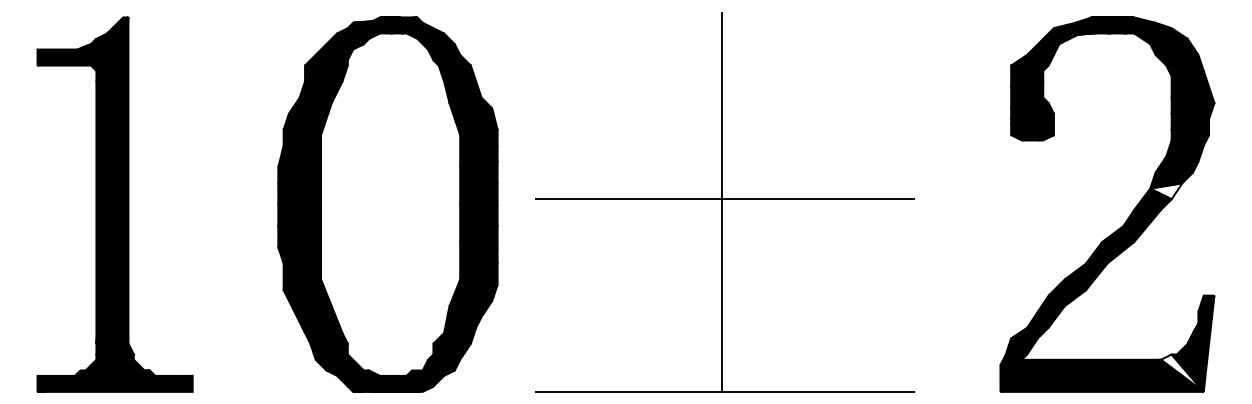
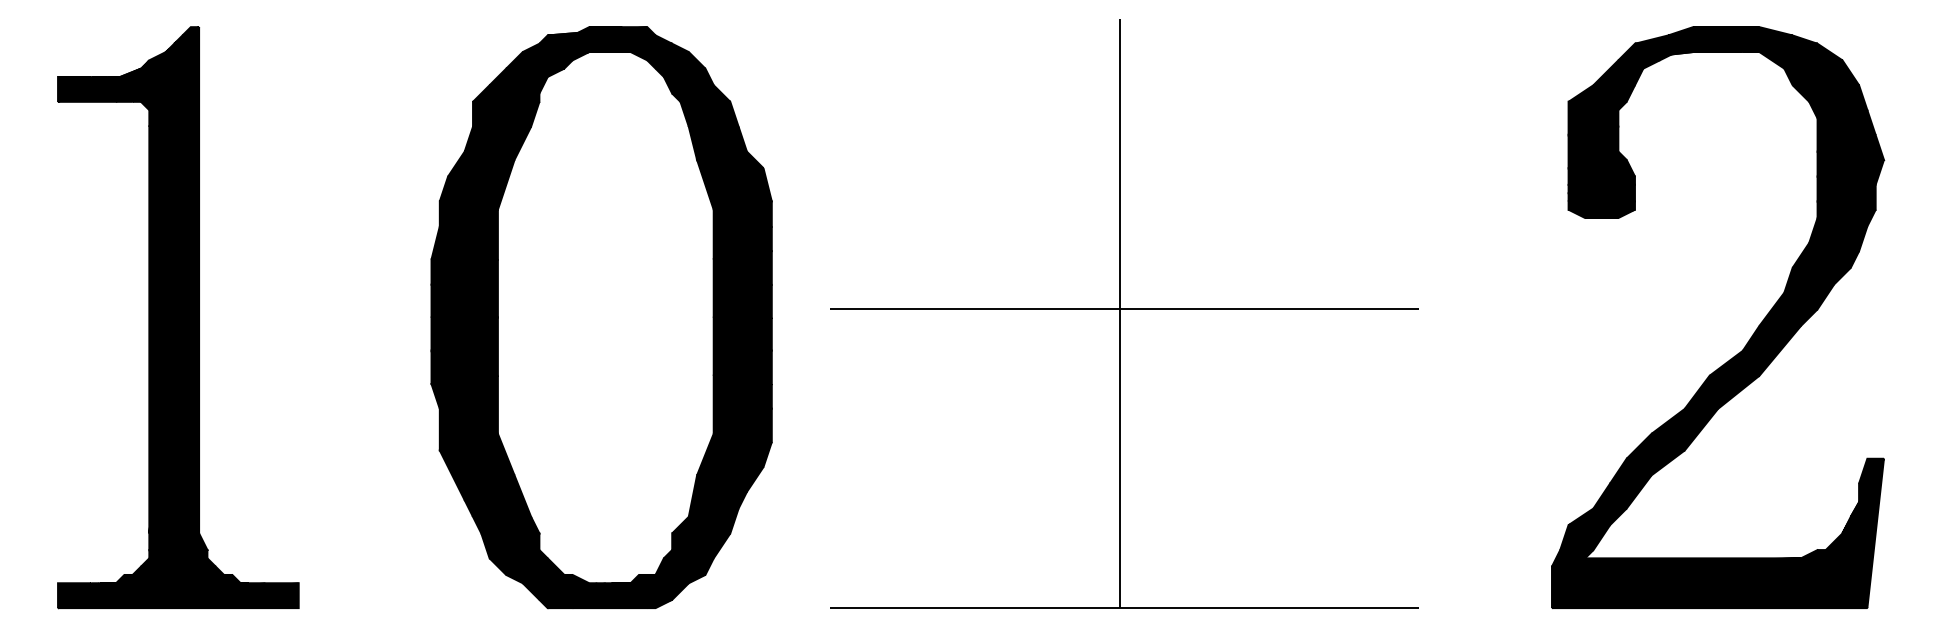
fill: (1166, 191) -> (1809, 297), added
fill: (1181, 372) -> (1832, 578), added

